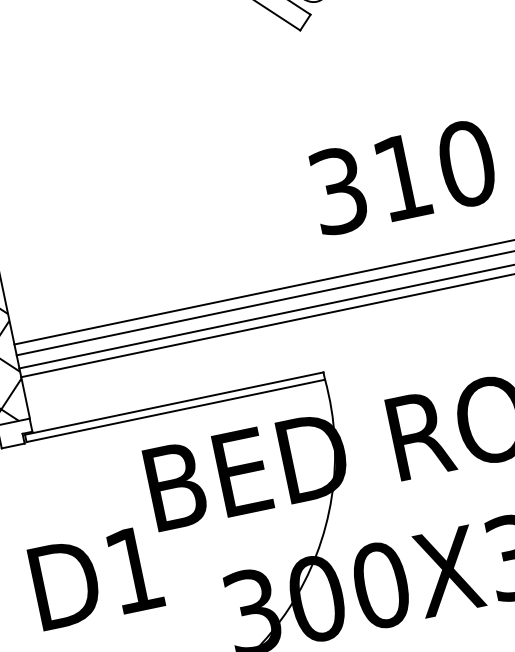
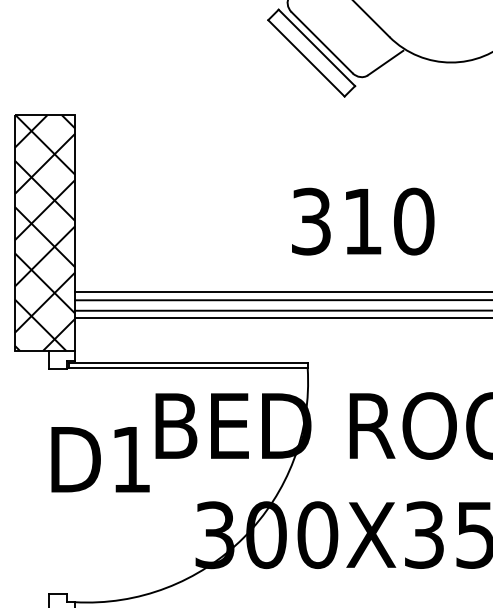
text: (403, 176) -> (363, 221), moved
text: (96, 577) -> (100, 459), moved

